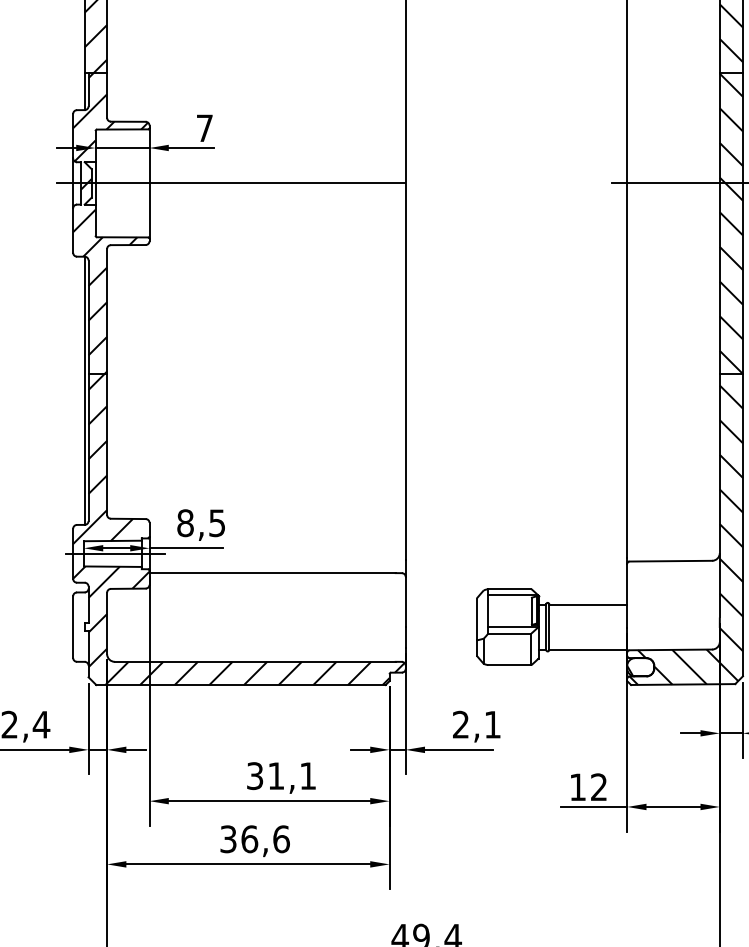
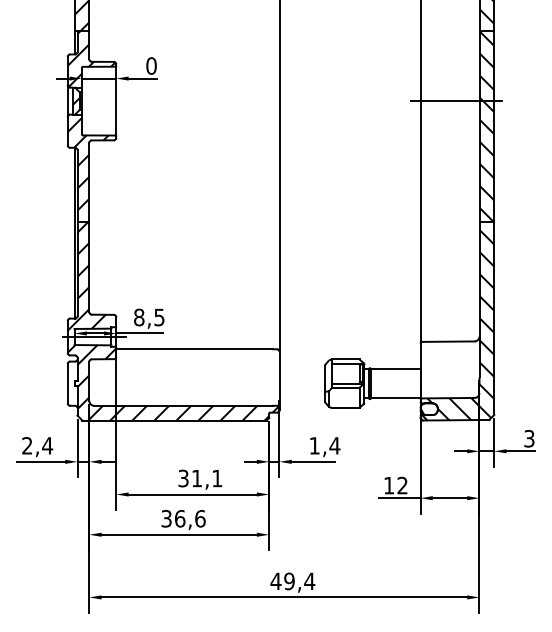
text: (204, 127) -> (151, 65), 7 -> 0
line: (231, 183) -> (168, 101), removed
text: (476, 724) -> (324, 445), 2,1 -> 1,4

